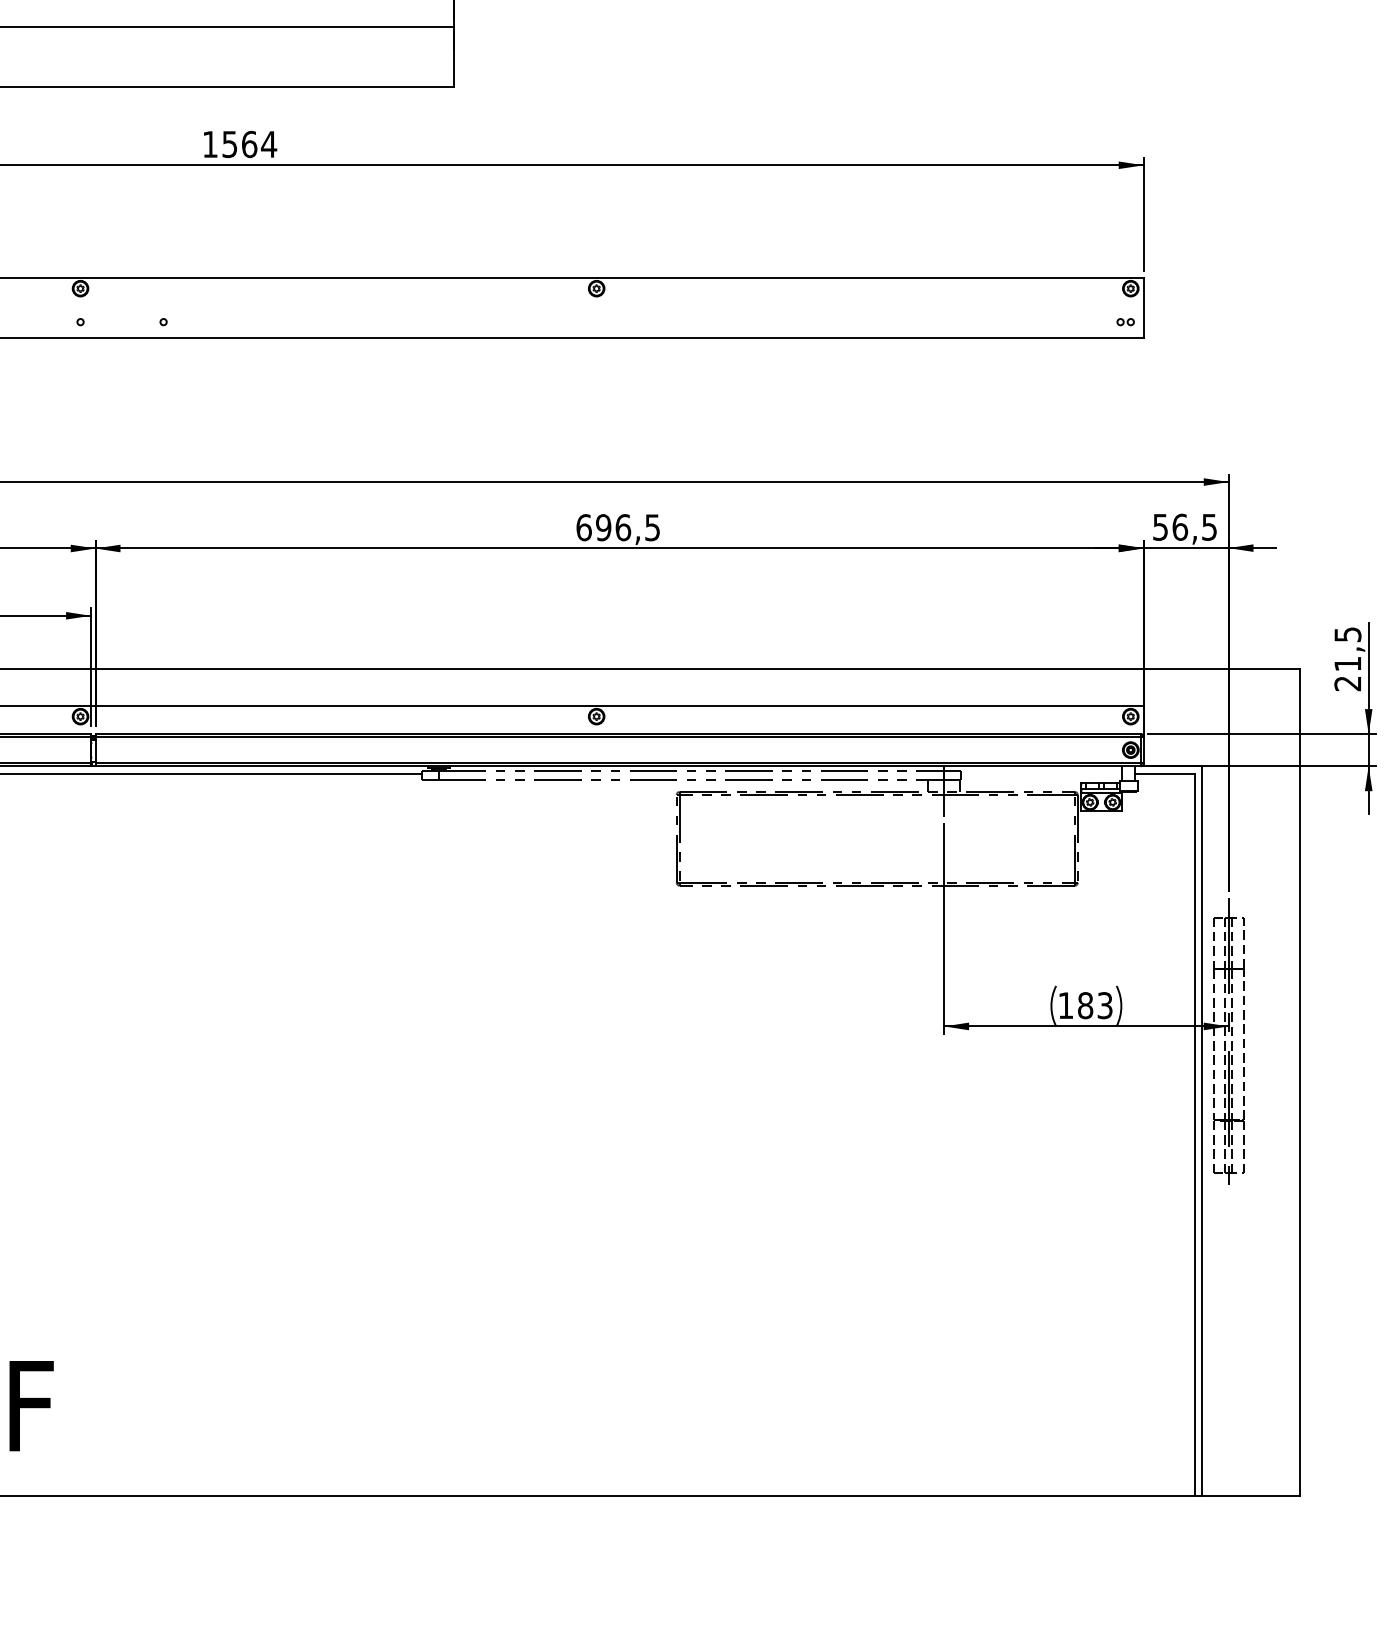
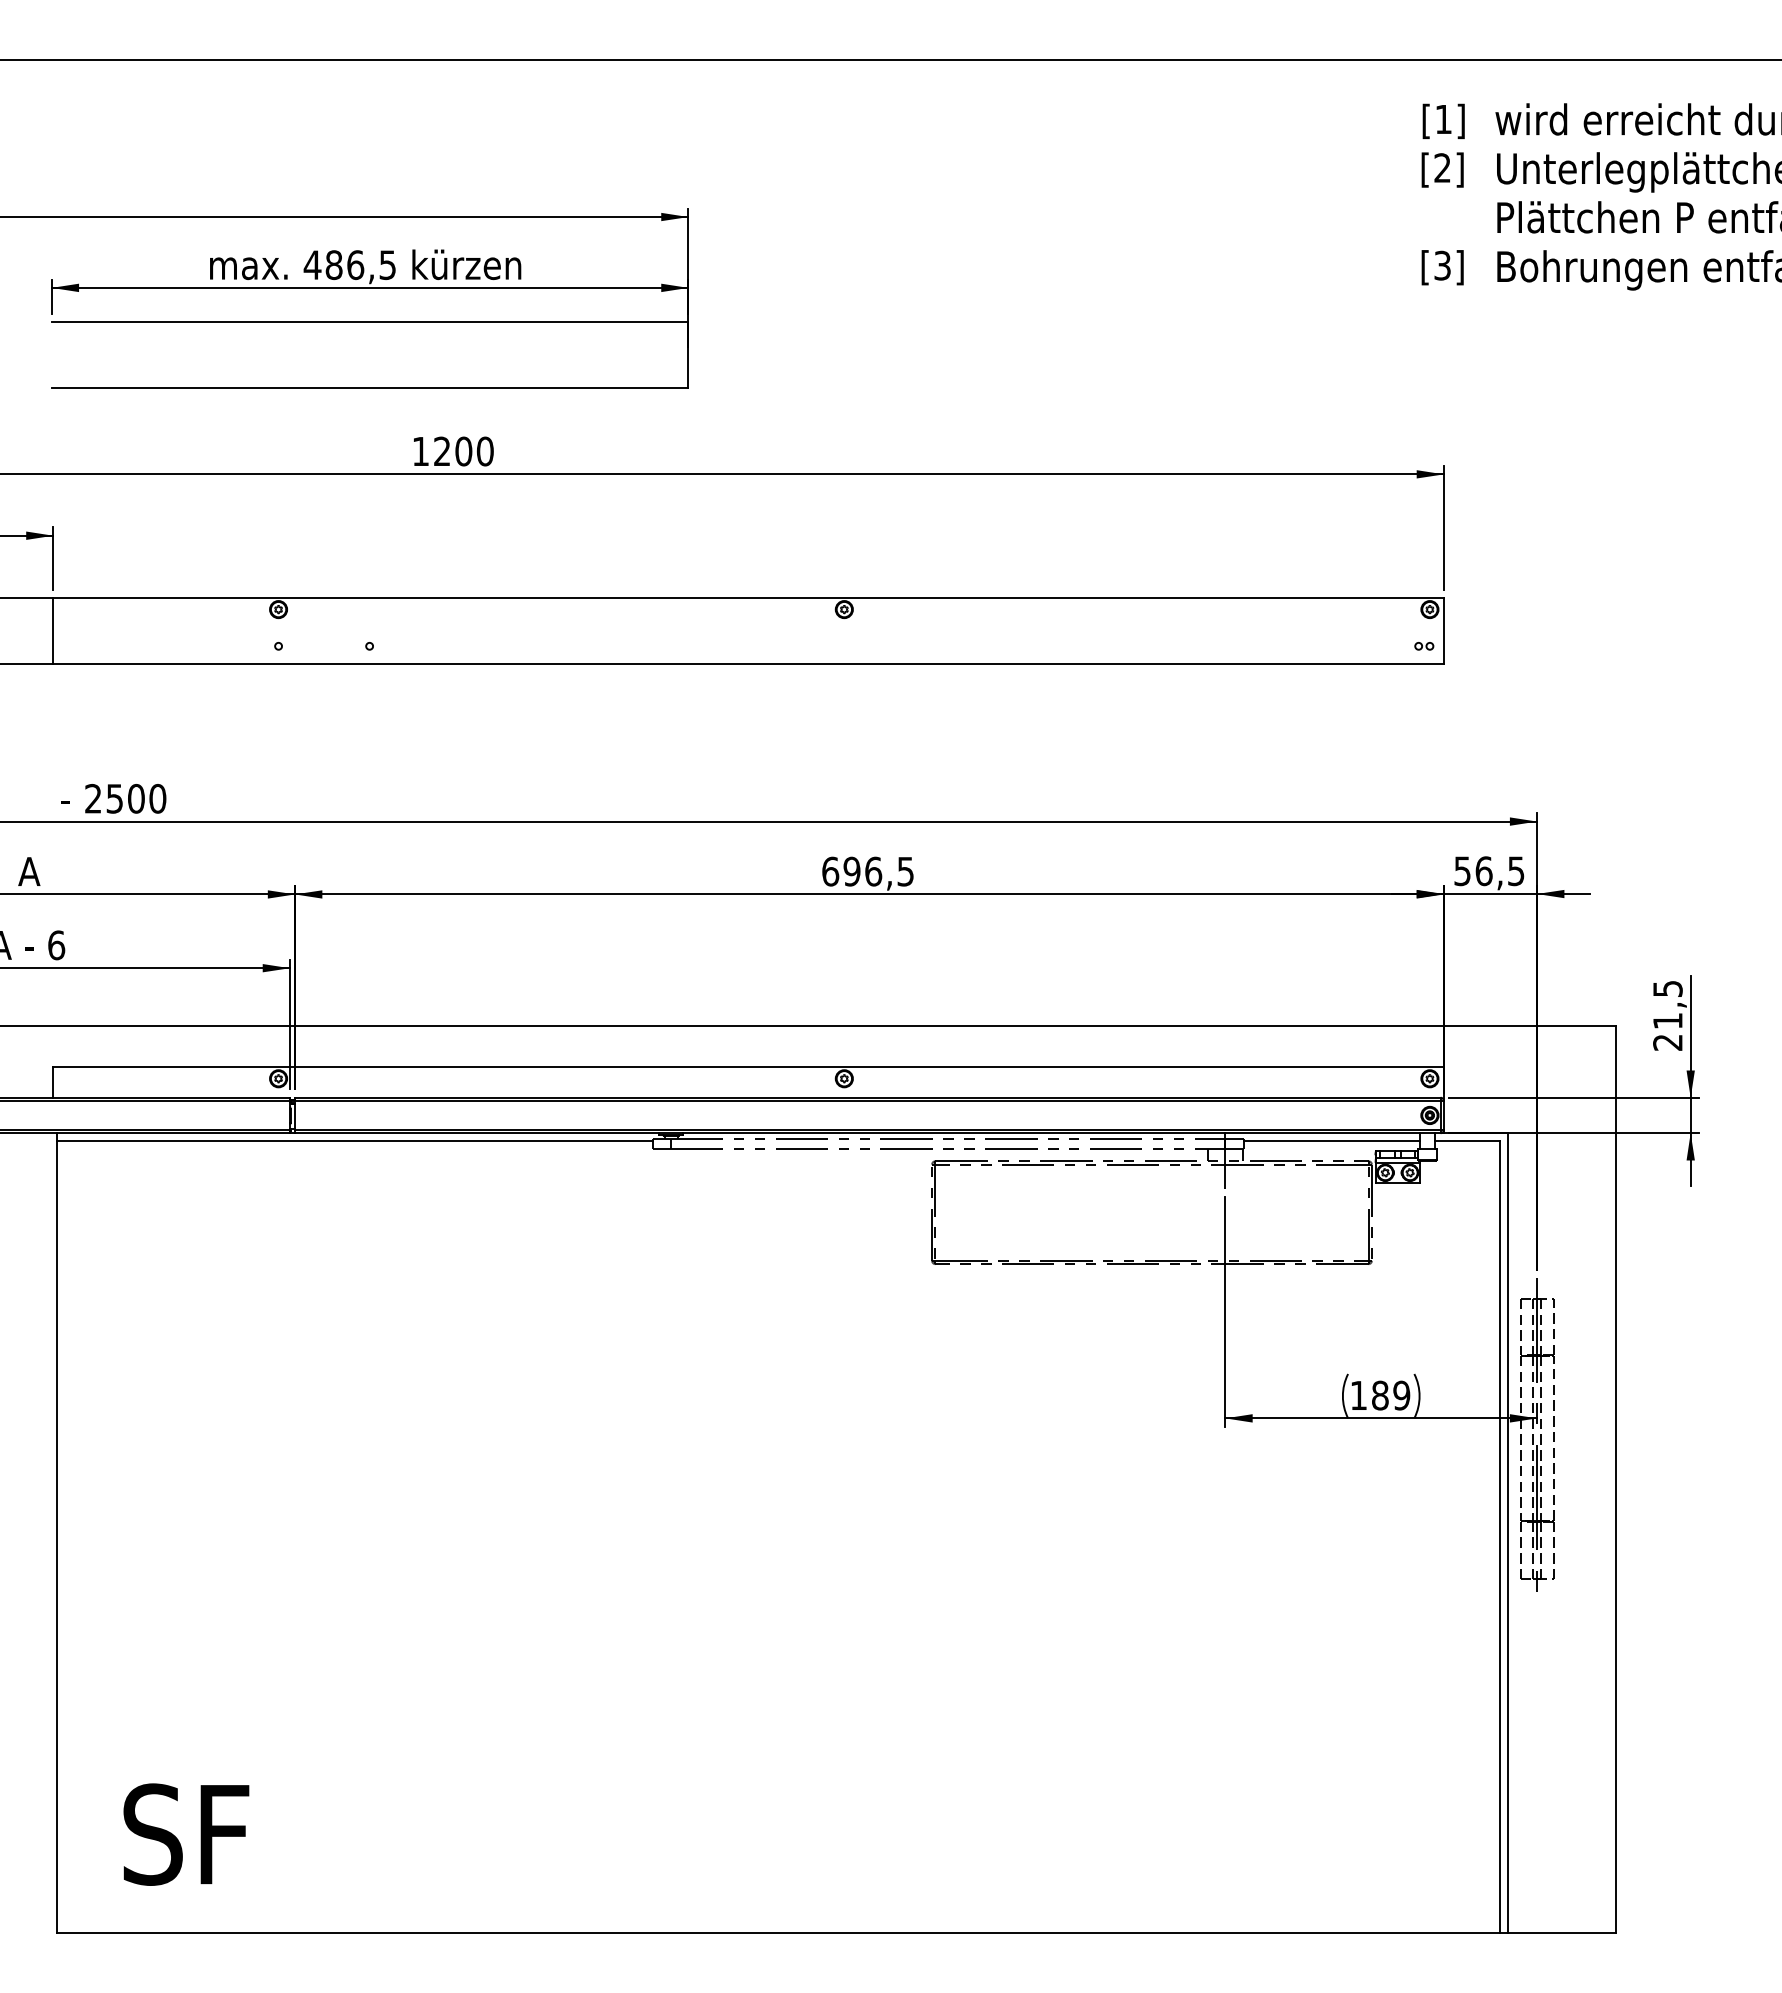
text: (250, 144) -> (464, 451), 1564 -> 1200
line: (1041, 773) -> (1331, 1141), added
text: (1104, 1005) -> (1401, 1395), 183 -> 189

